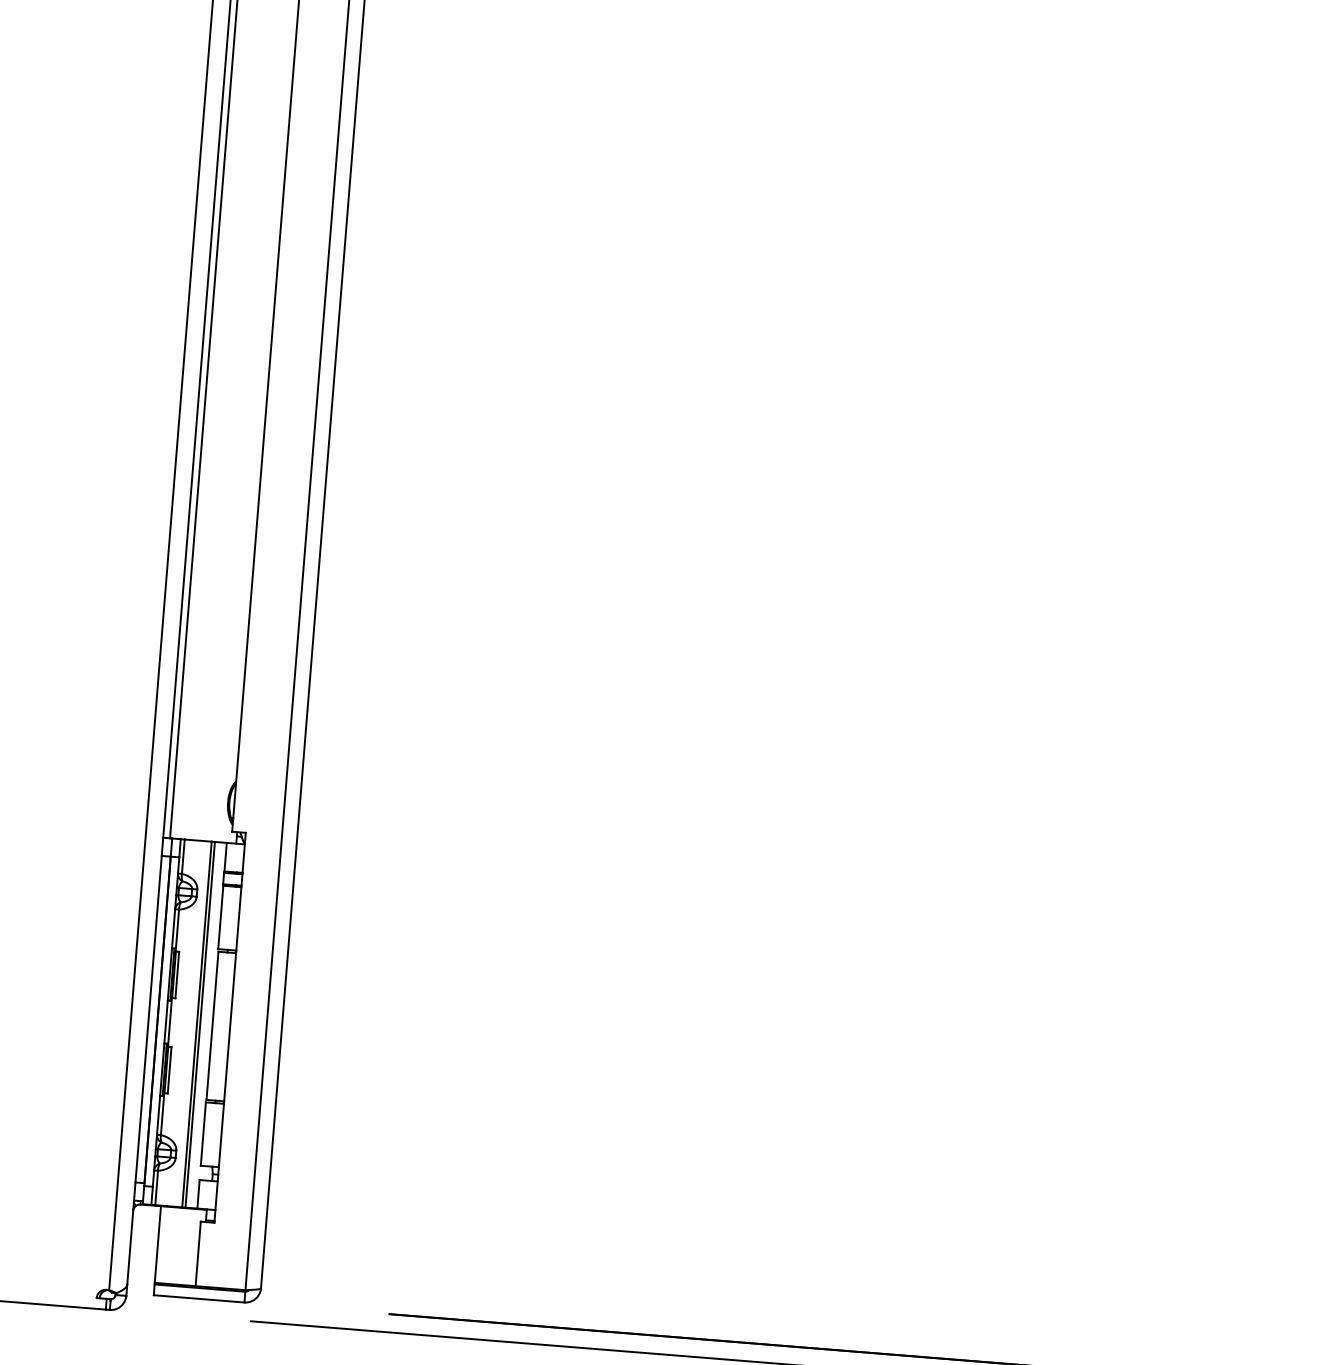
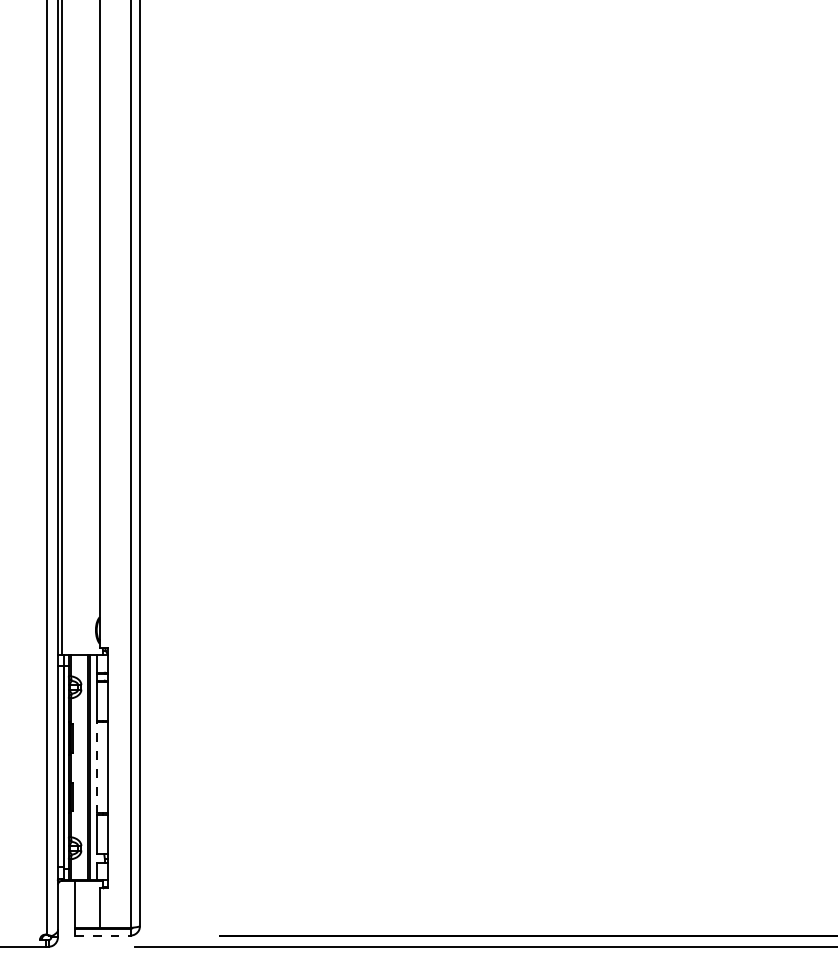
line: (212, 1025) -> (97, 767), solid -> dashed
line: (198, 1298) -> (102, 935), solid -> dashed

